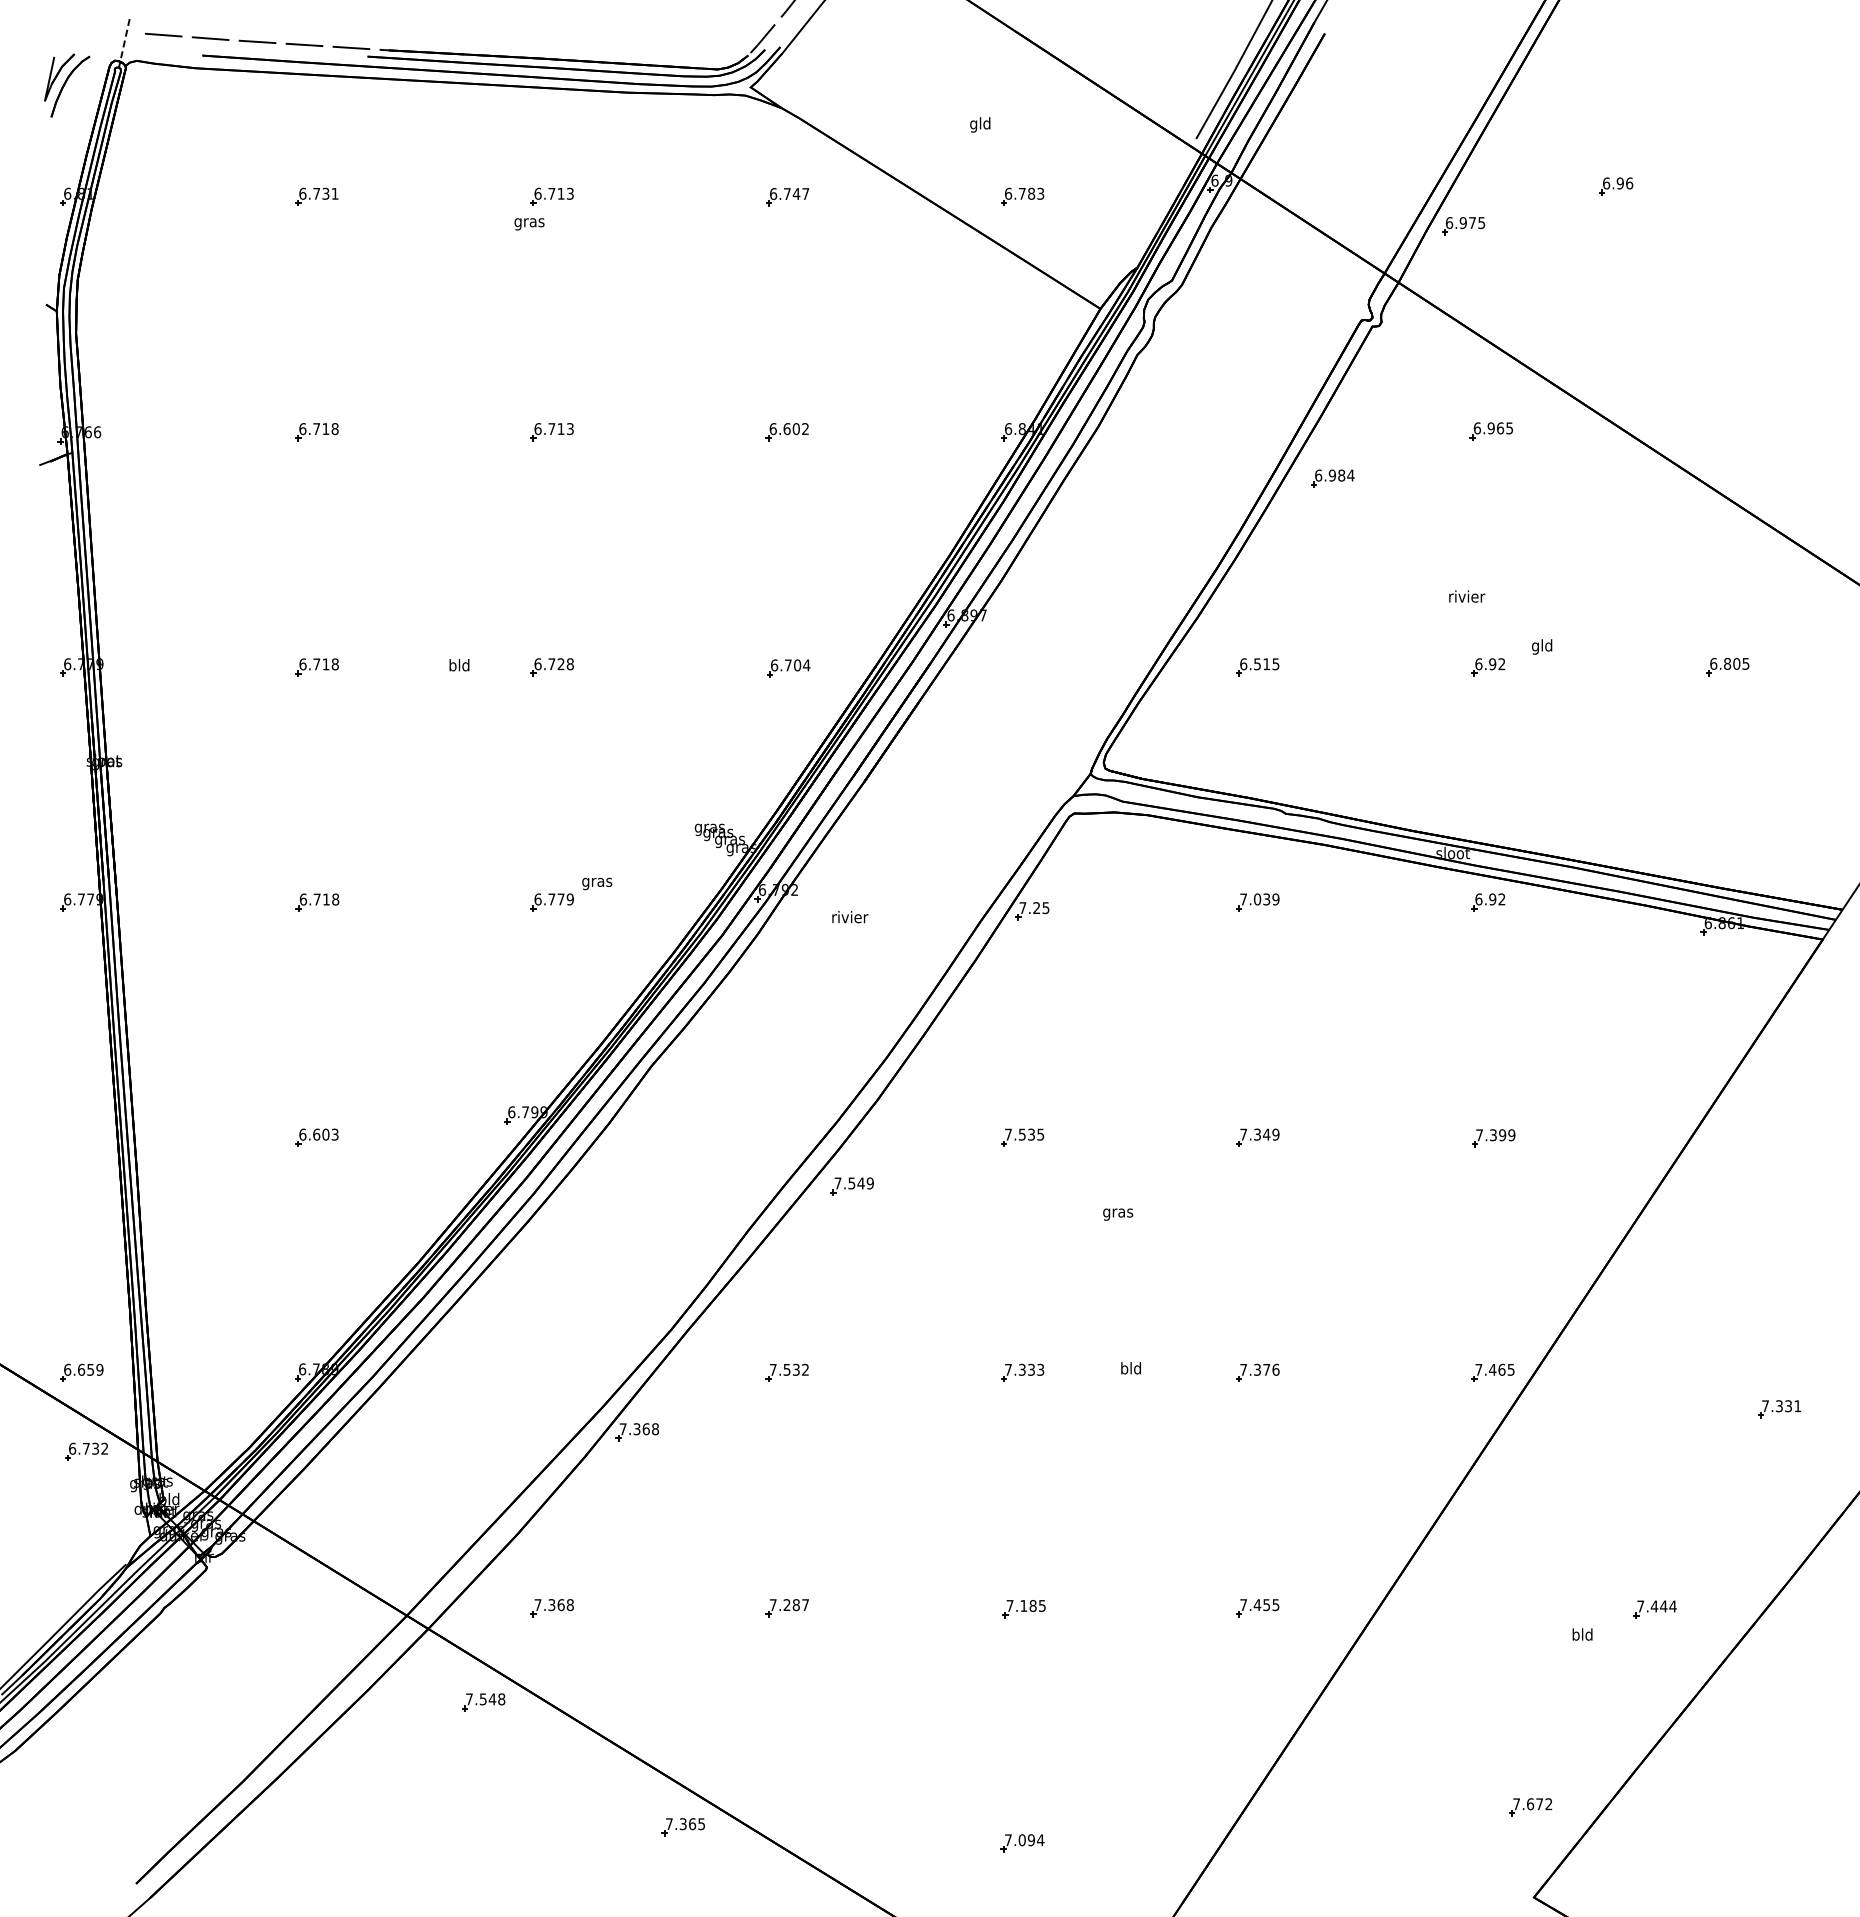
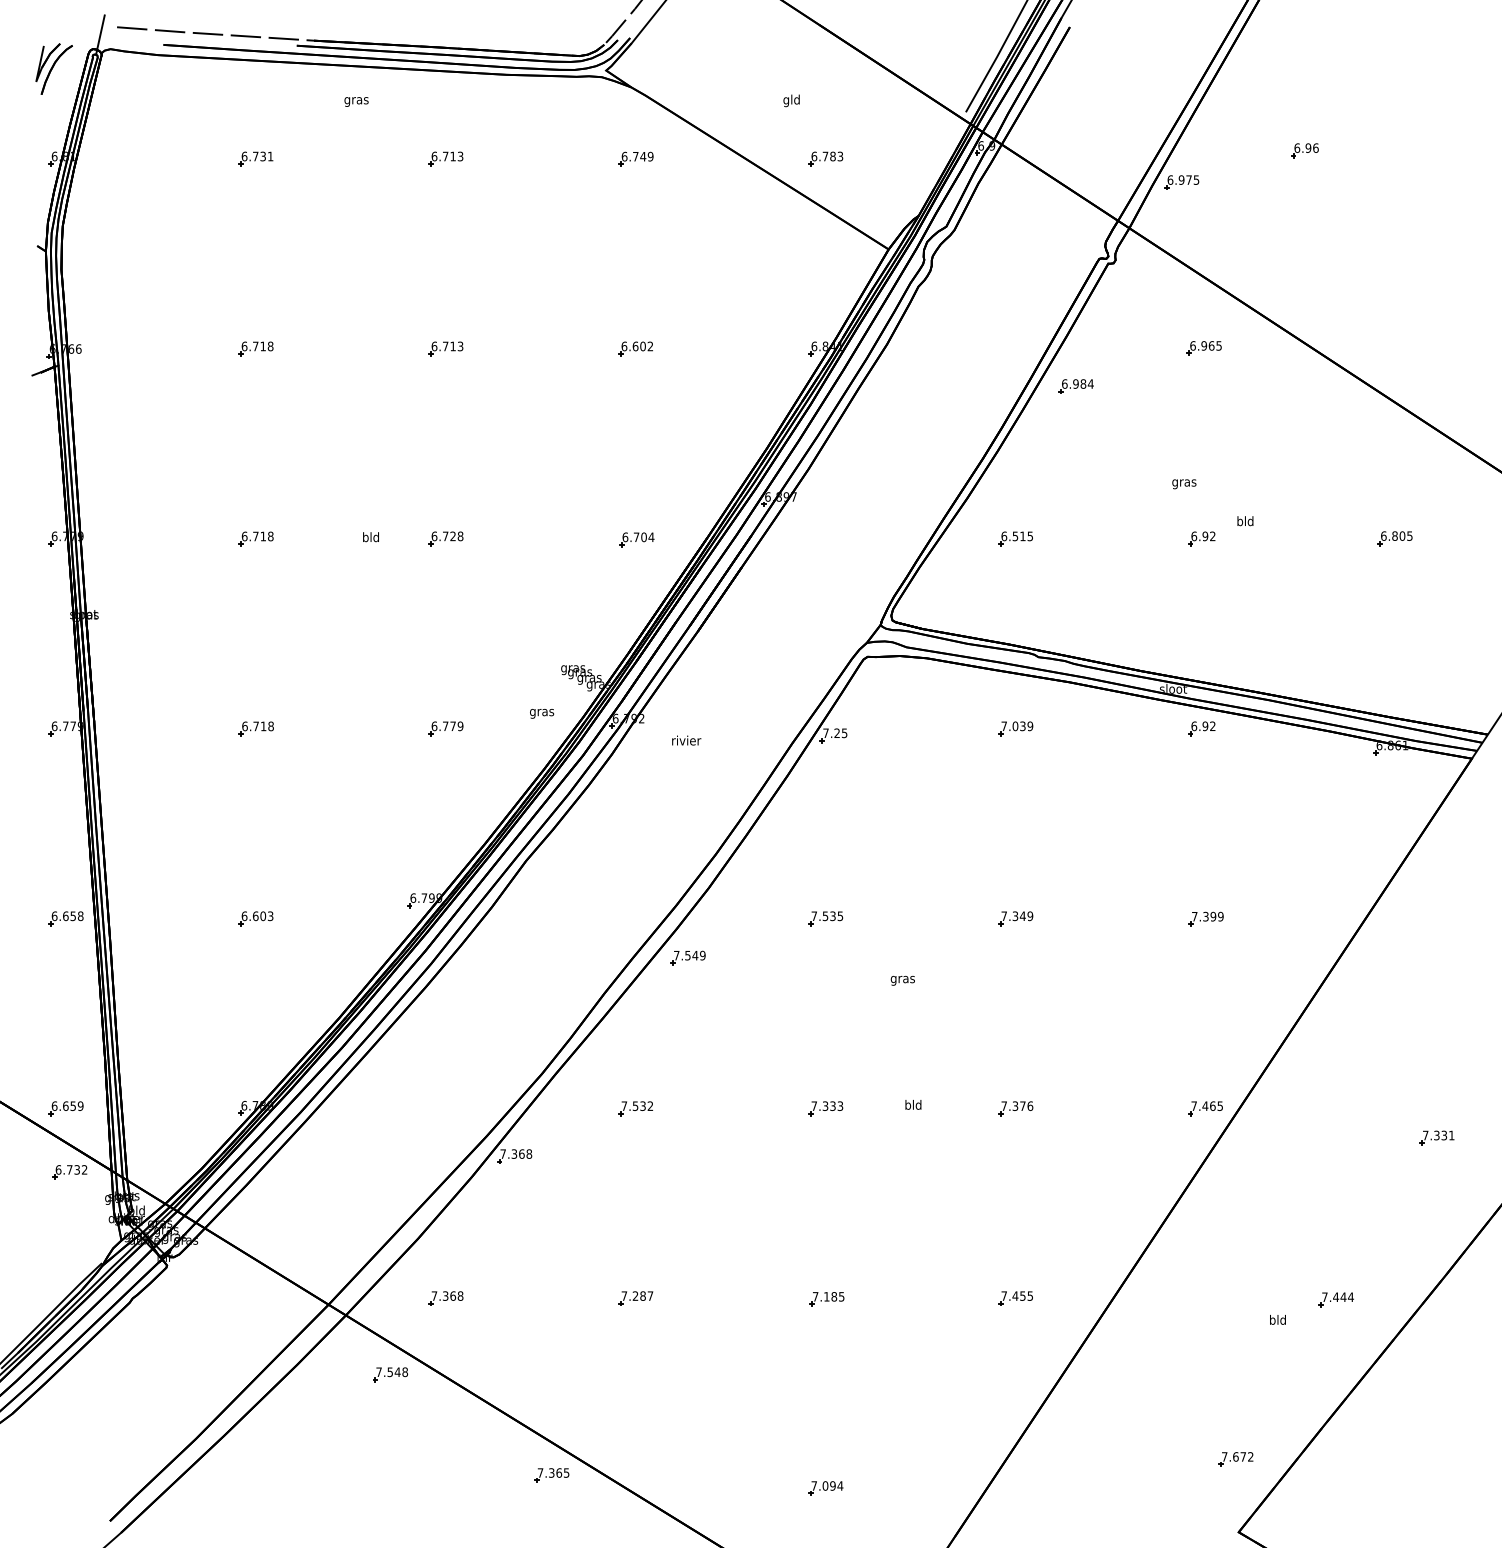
line: (124, 43) -> (100, 35), dashed -> solid
text: (805, 194) -> (650, 157), 6.747 -> 6.749
text: (529, 224) -> (356, 102), moved
text: (1467, 597) -> (1185, 482), rivier -> gras
text: (1535, 646) -> (1239, 522), gld -> bld
text: (597, 883) -> (542, 713), moved
part: (81, 1137) -> (65, 918), added

